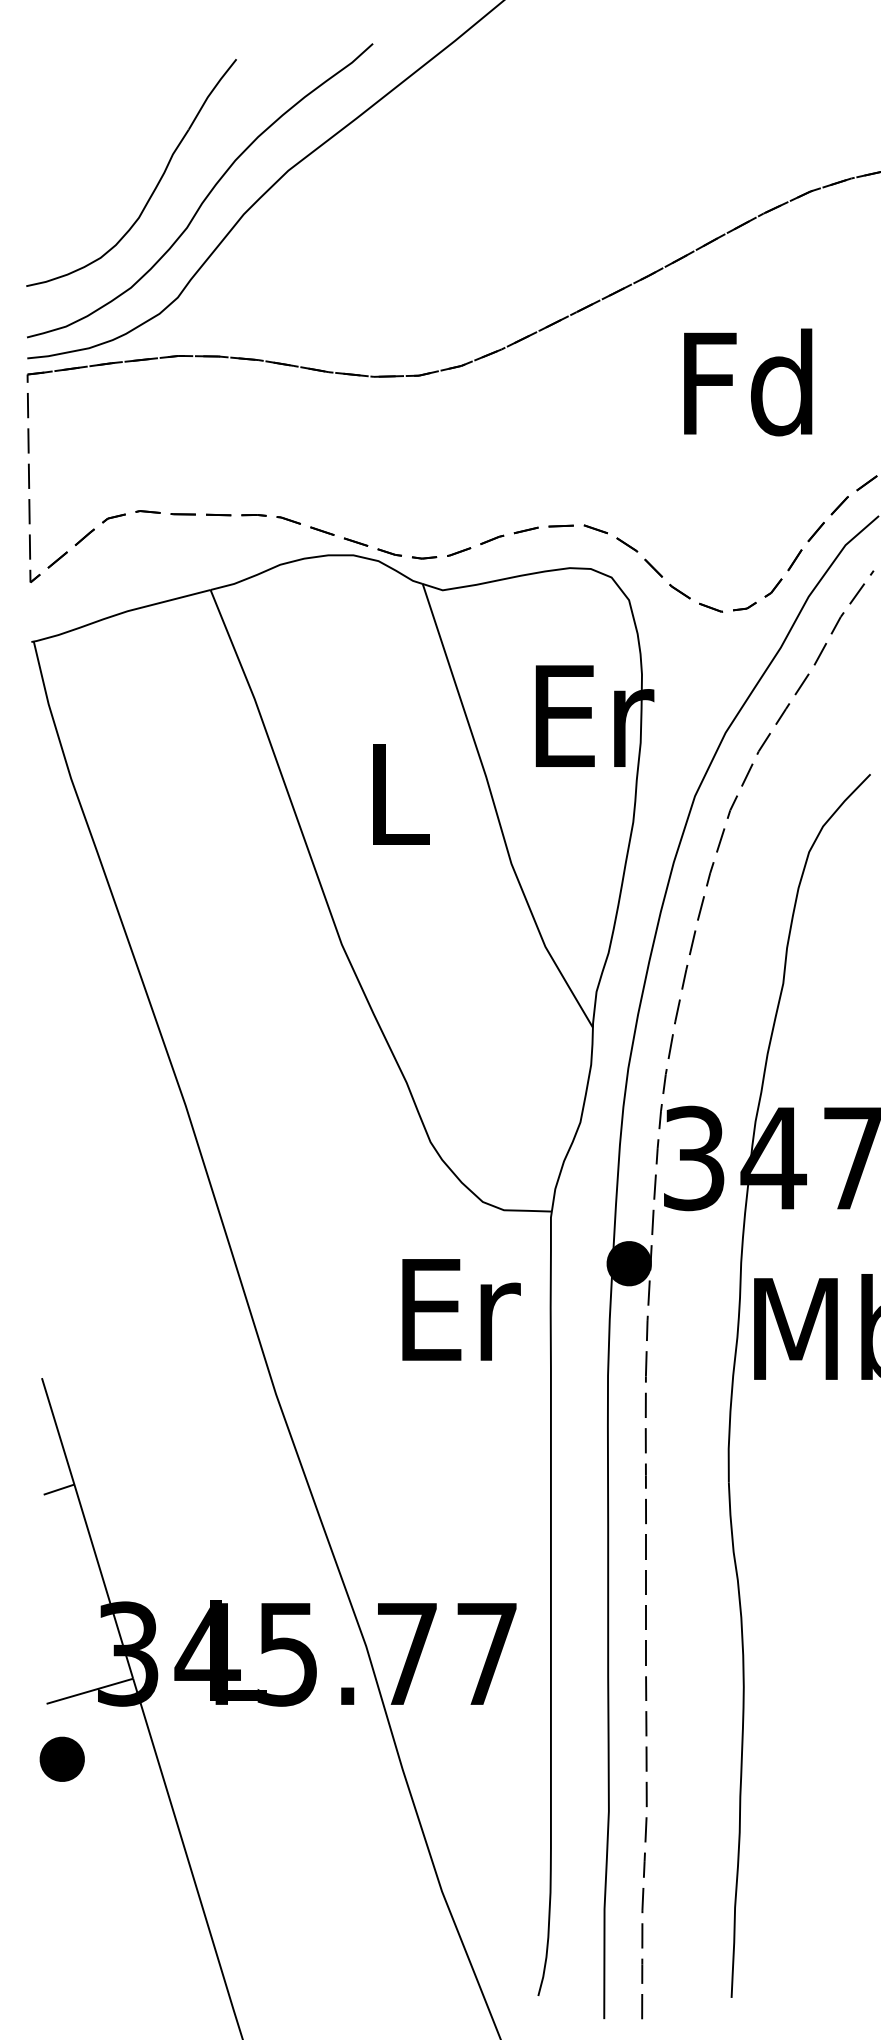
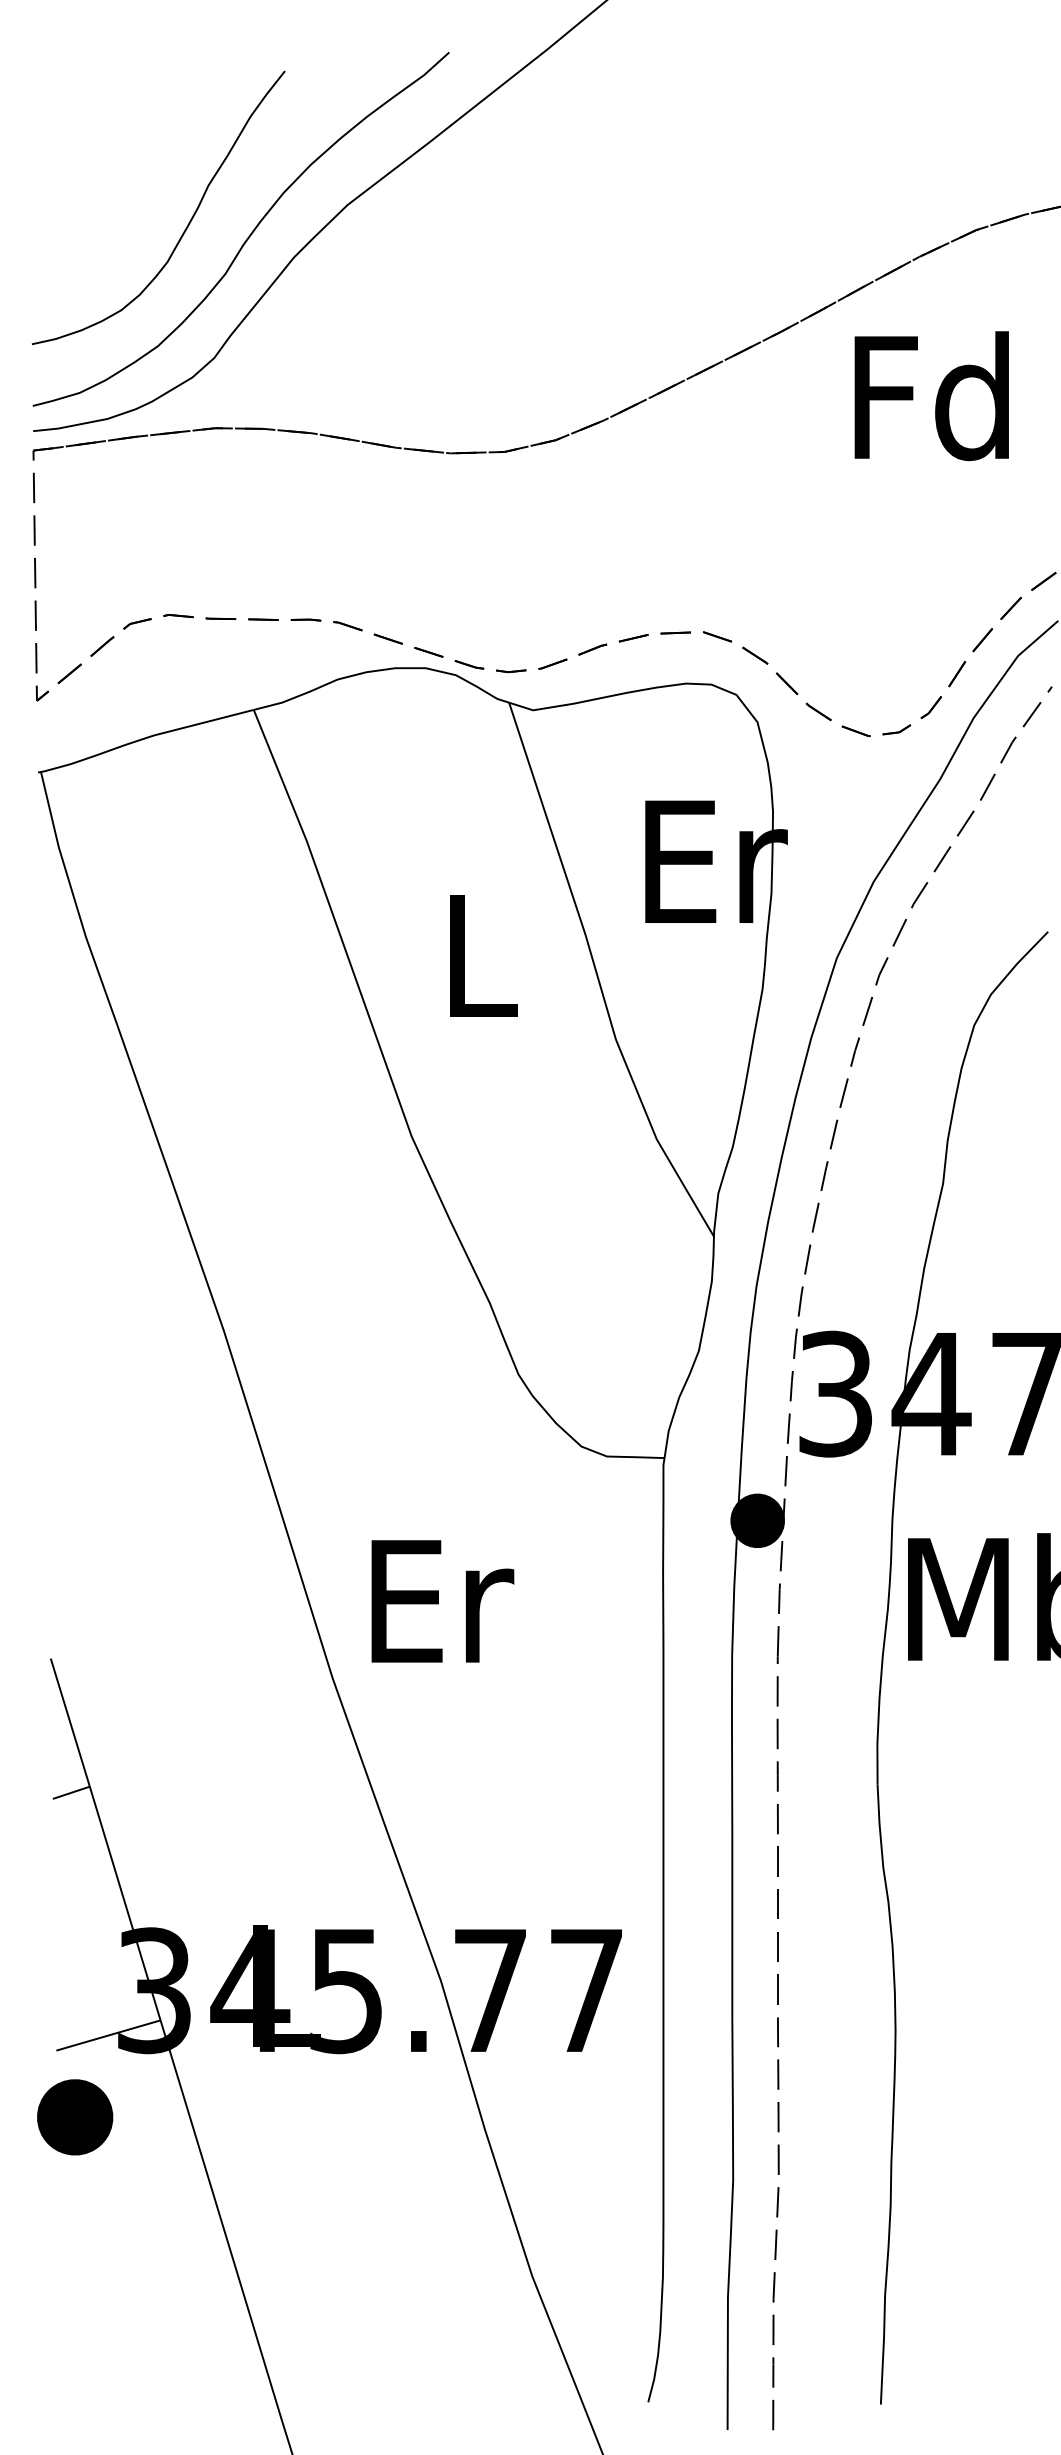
text: (747, 382) -> (931, 396), moved
text: (461, 1309) -> (442, 1601), moved
part: (62, 1759) -> (75, 2117), size x1.4

